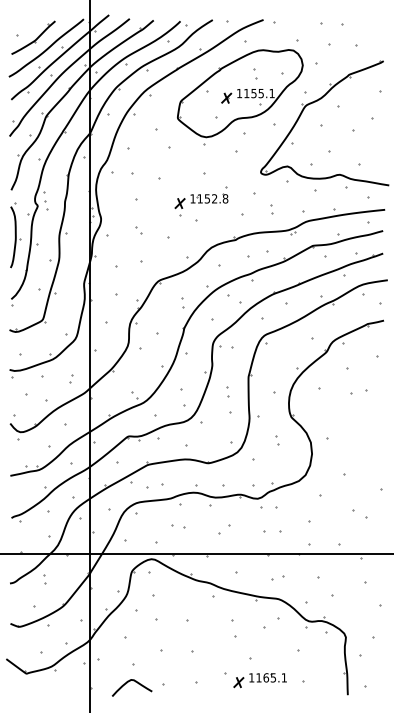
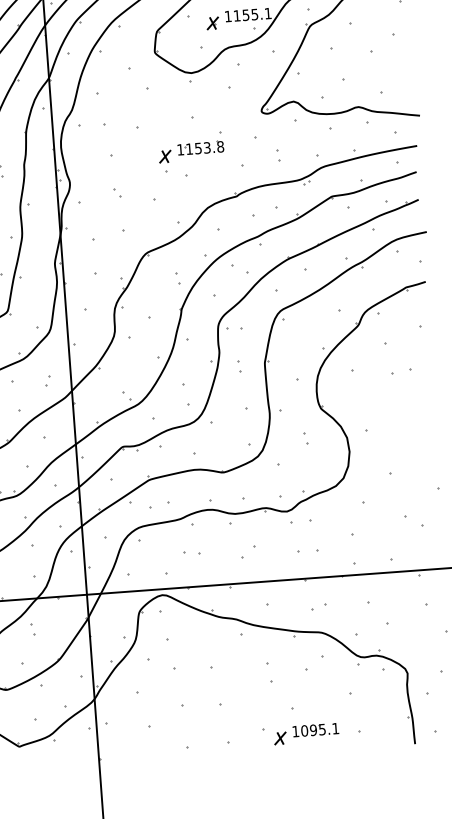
text: (214, 199) -> (207, 148), 1152.8 -> 1153.8
part: (227, 391) -> (239, 365), moved
text: (262, 677) -> (308, 730), 1165.1 -> 1095.1
curve: (127, 683) -> (144, 749), removed

